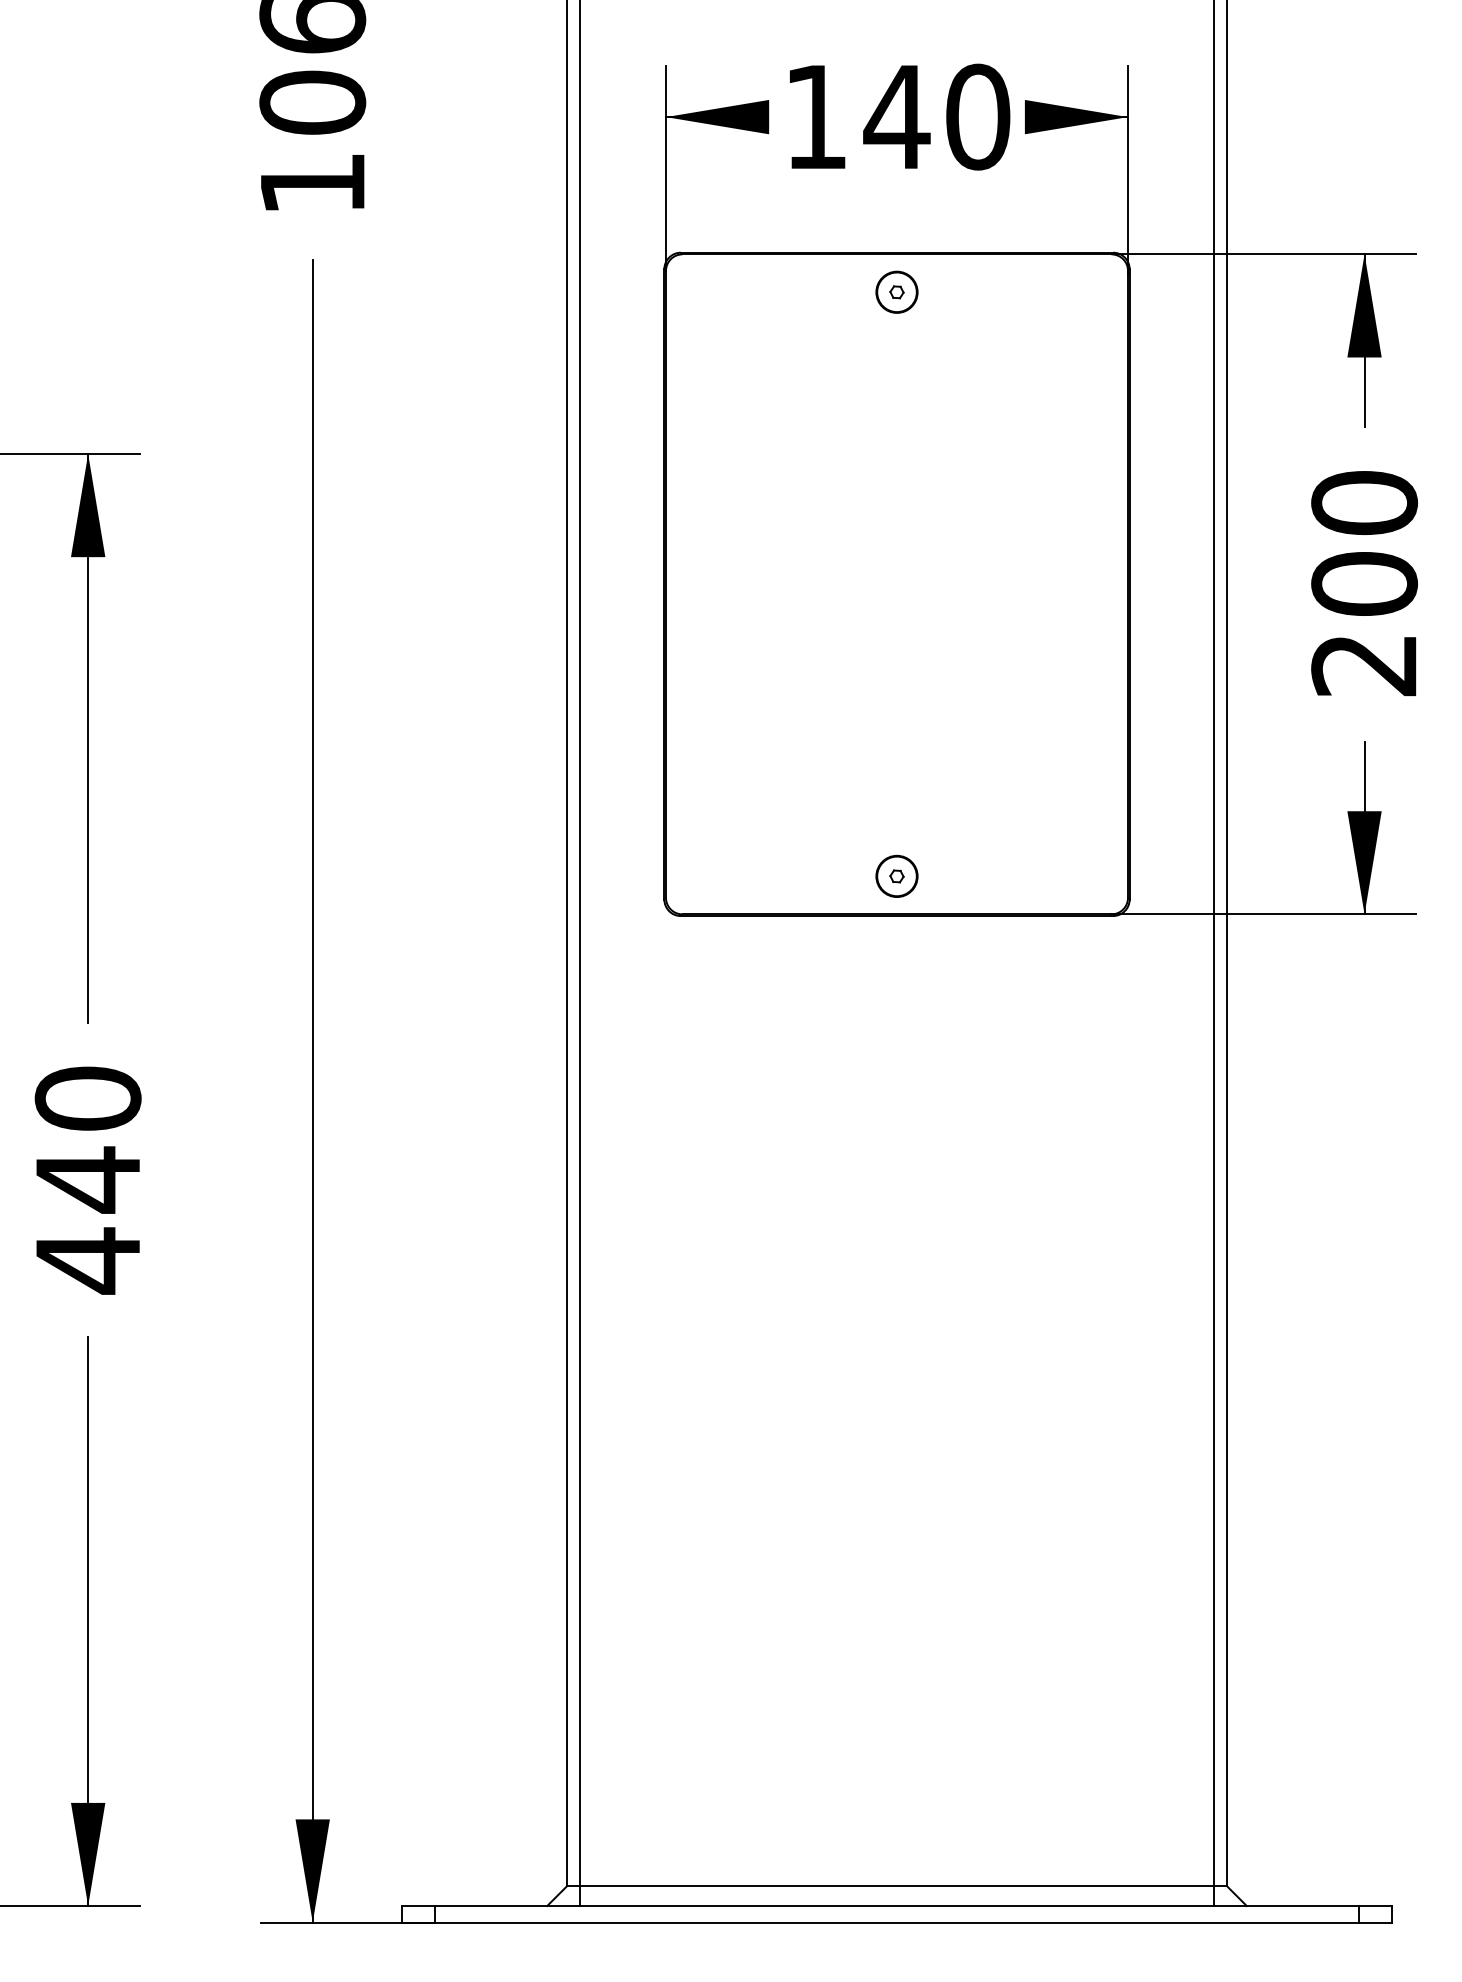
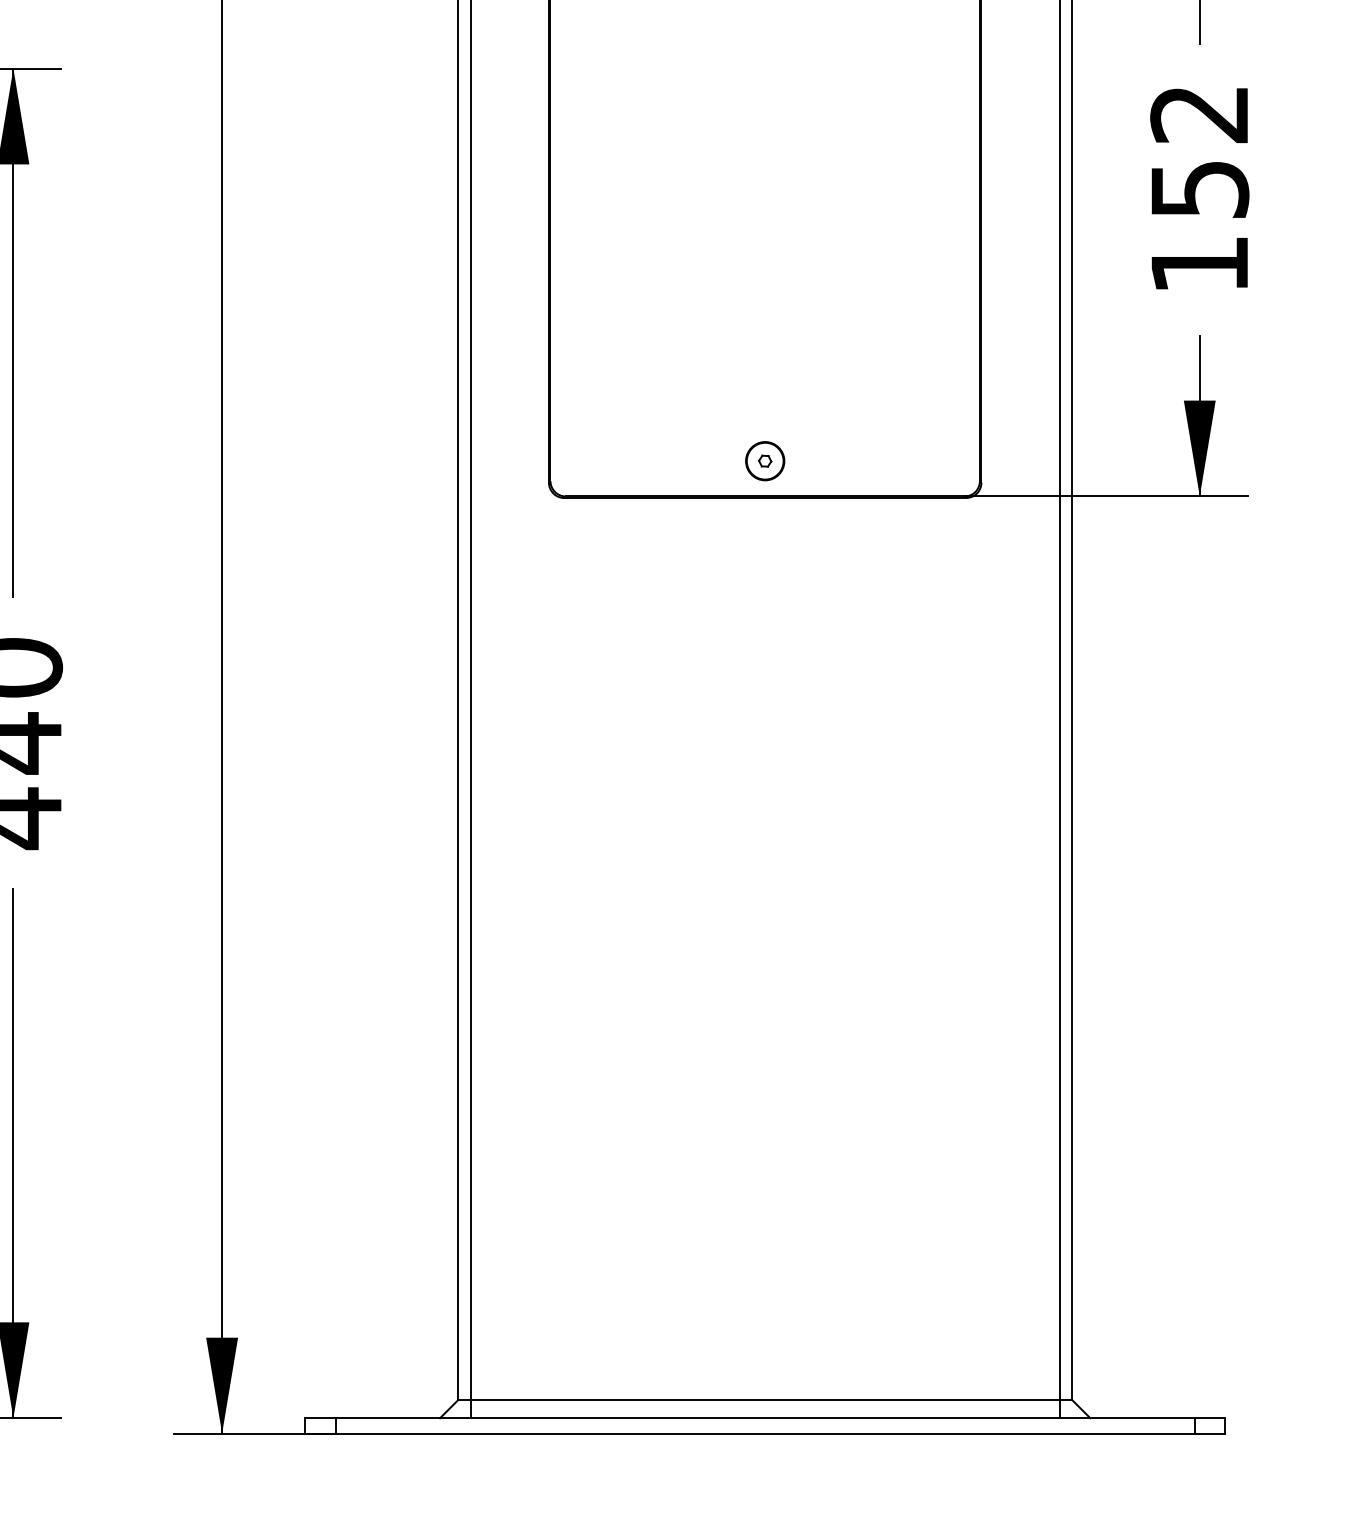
text: (1364, 583) -> (1199, 188), 200 -> 152

